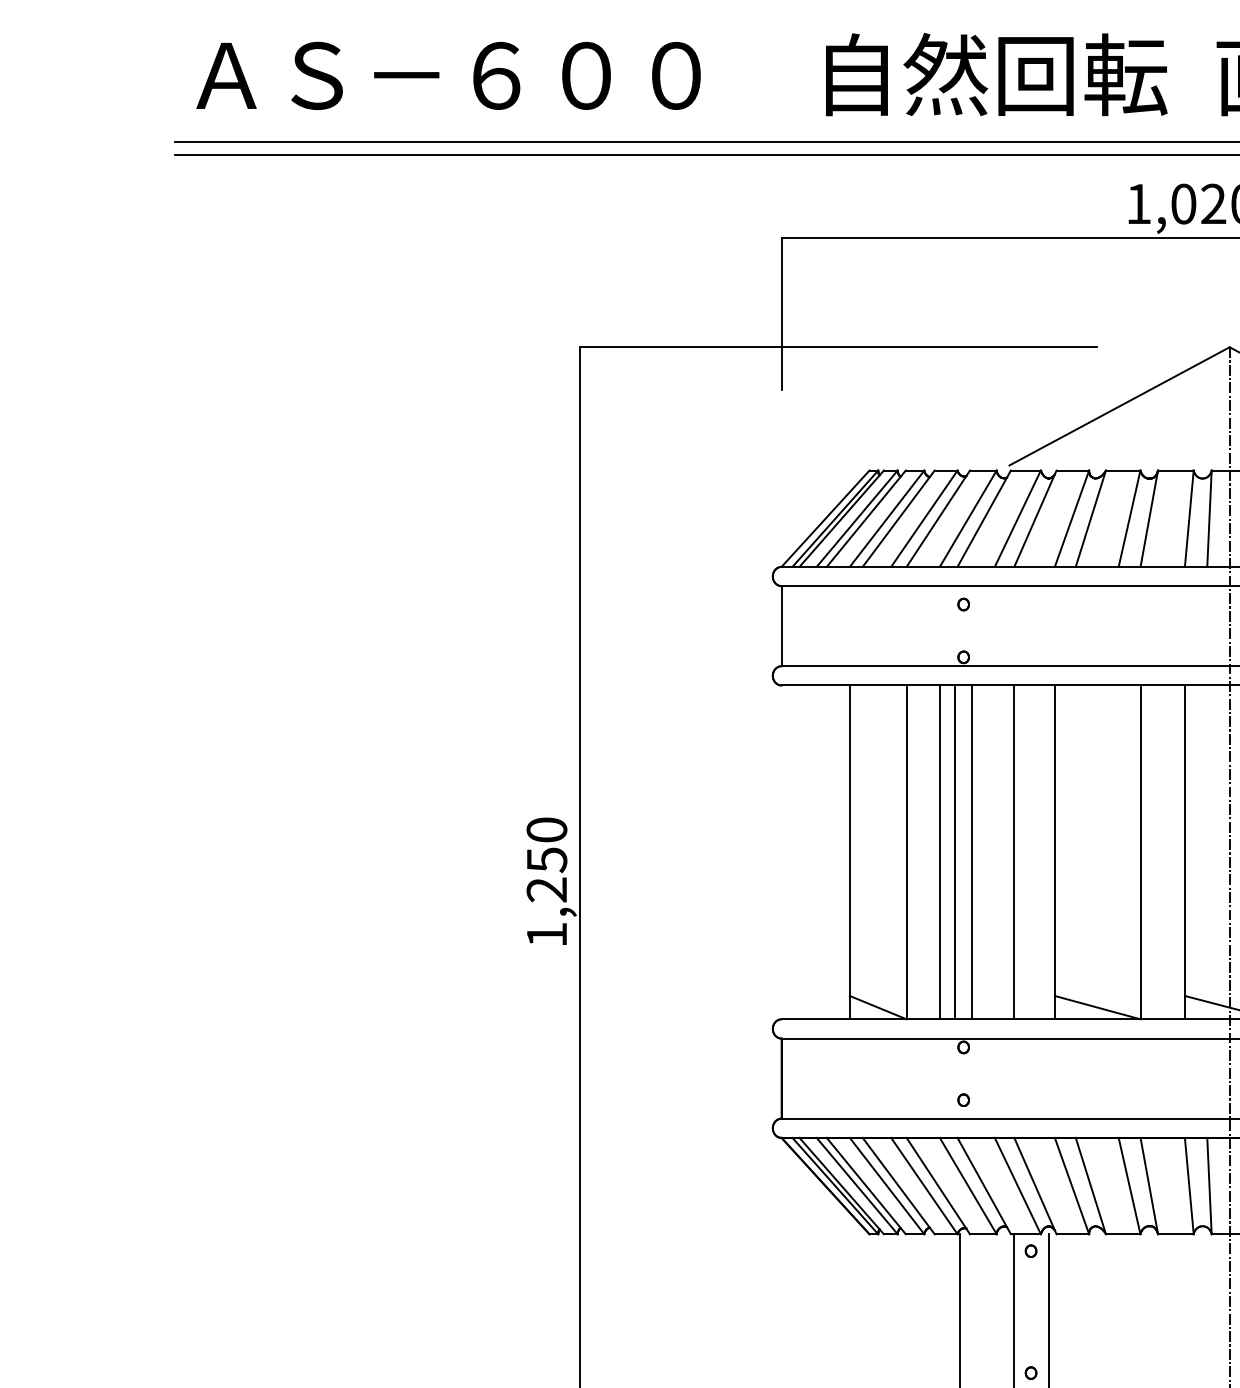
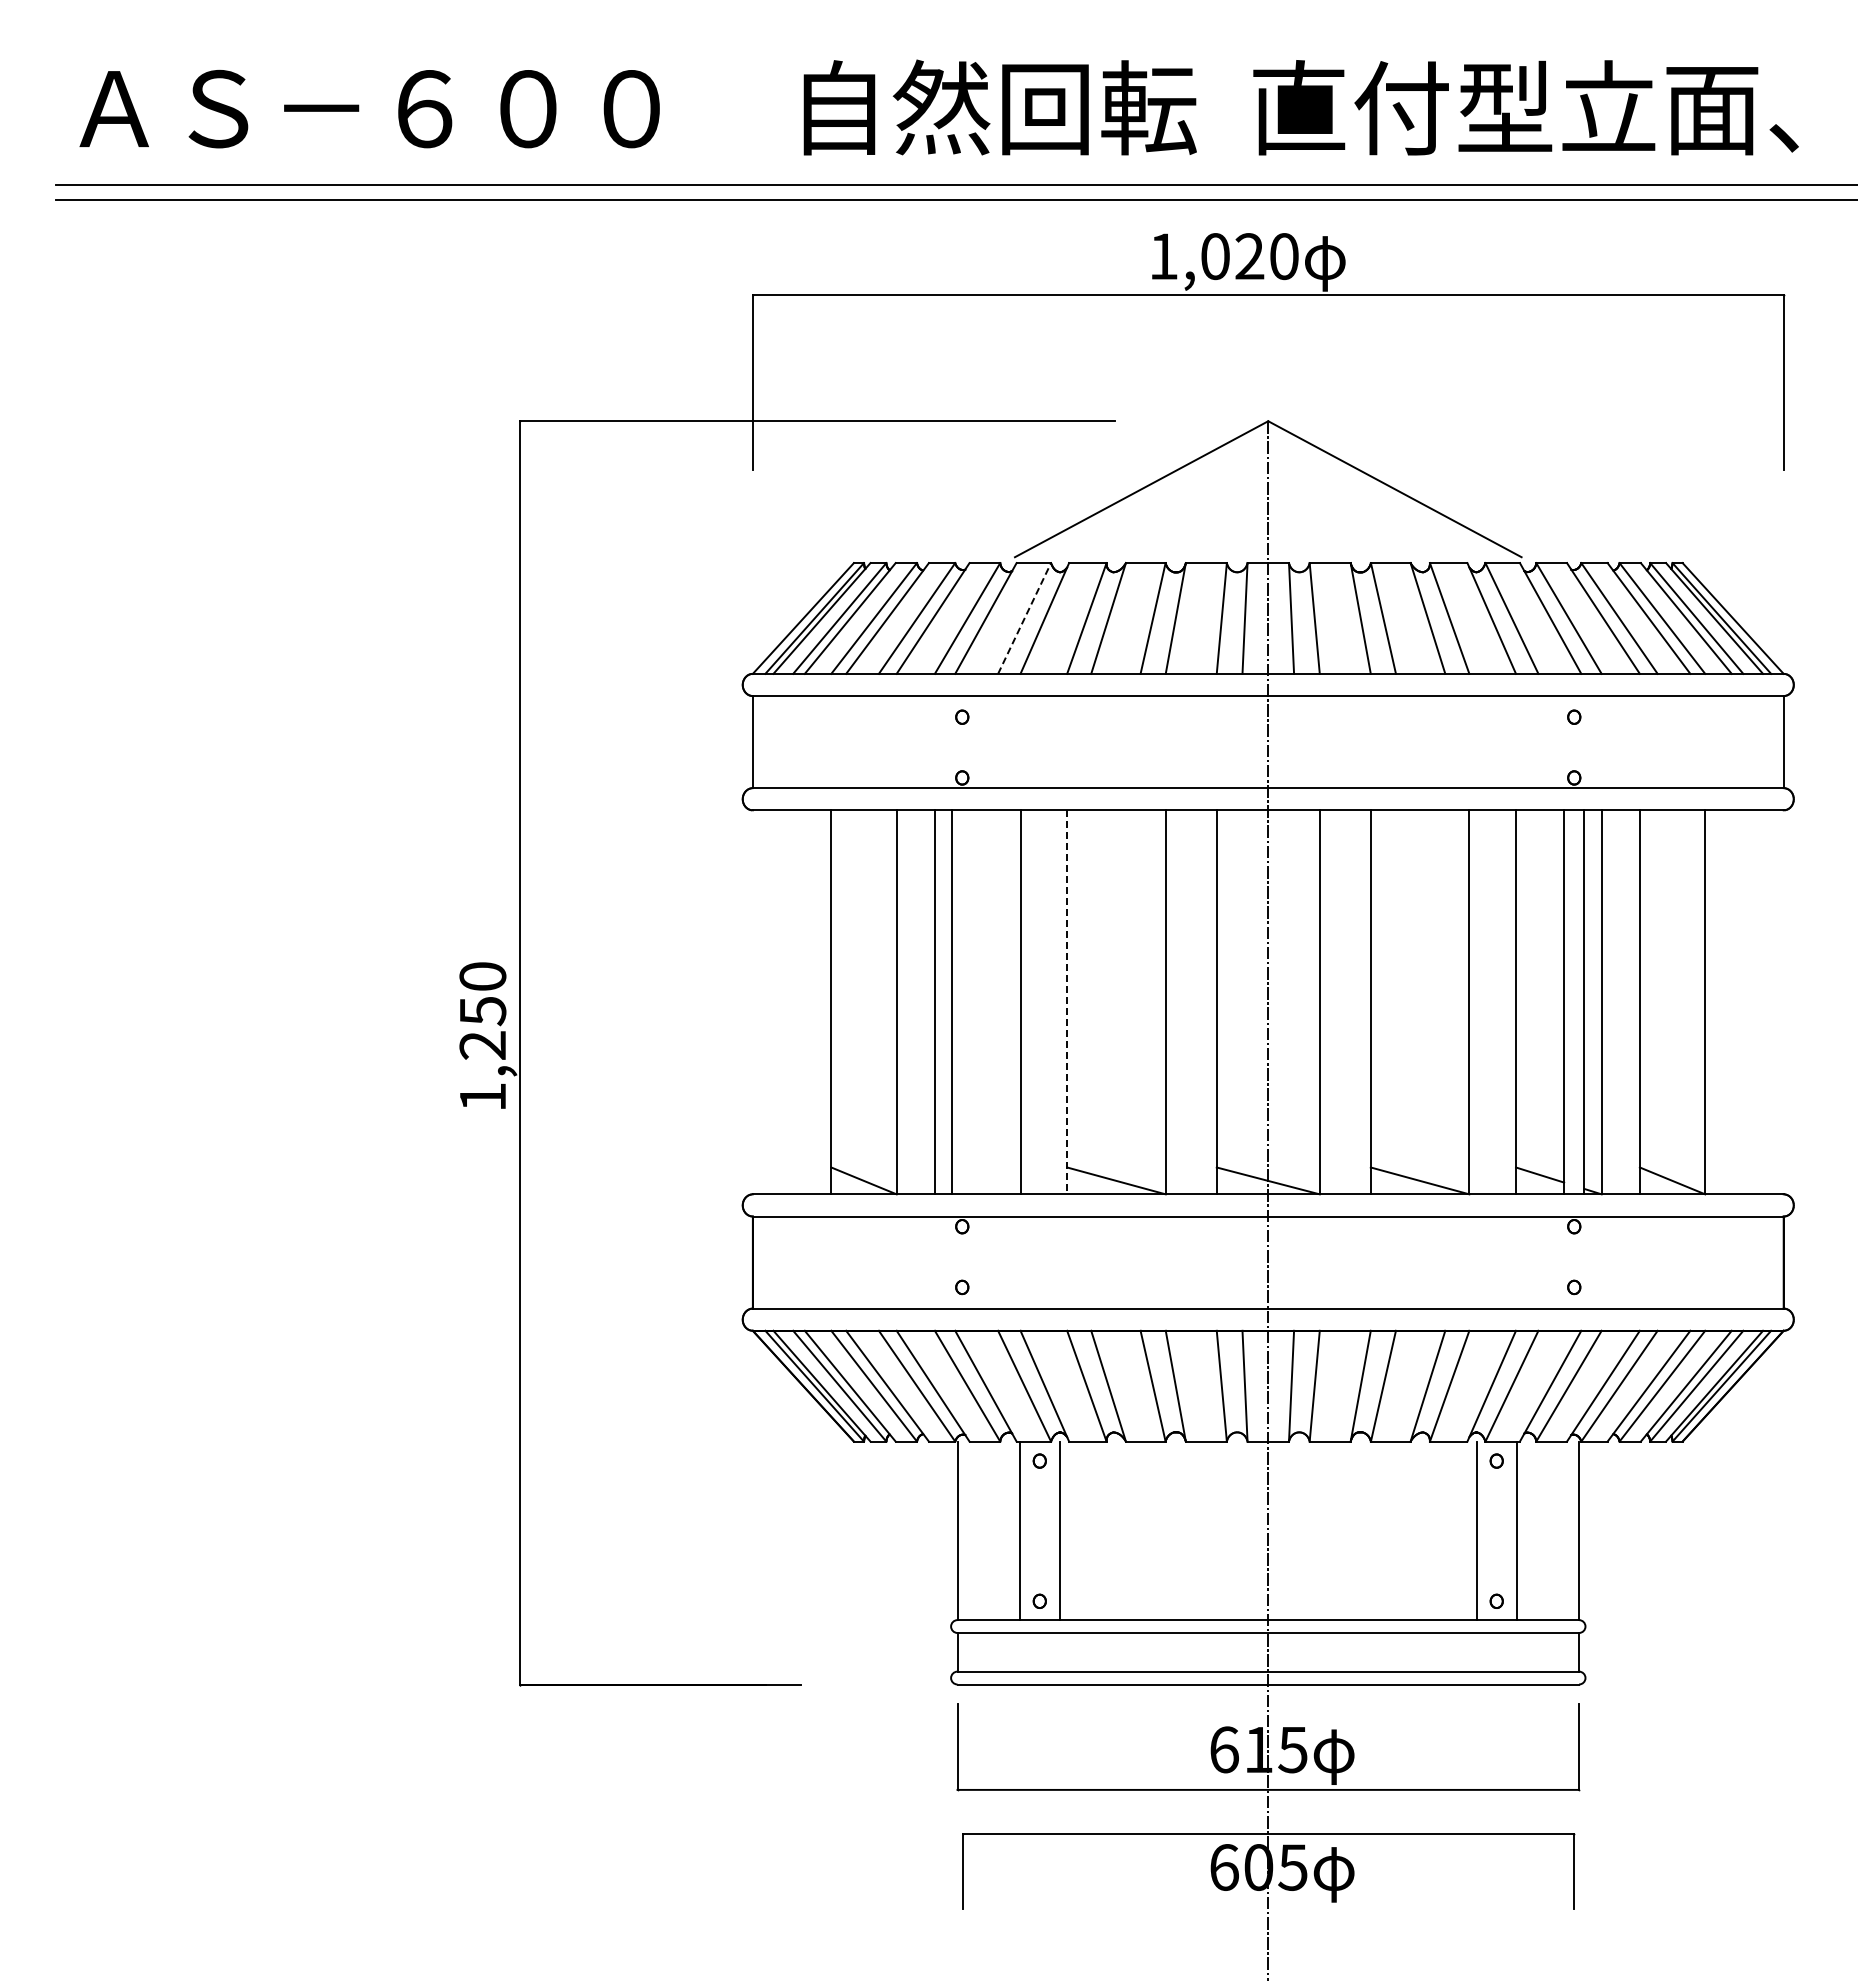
line: (1017, 518) -> (1024, 618), solid -> dashed
line: (972, 852) -> (972, 1002), removed
line: (1055, 852) -> (1067, 1002), solid -> dashed

